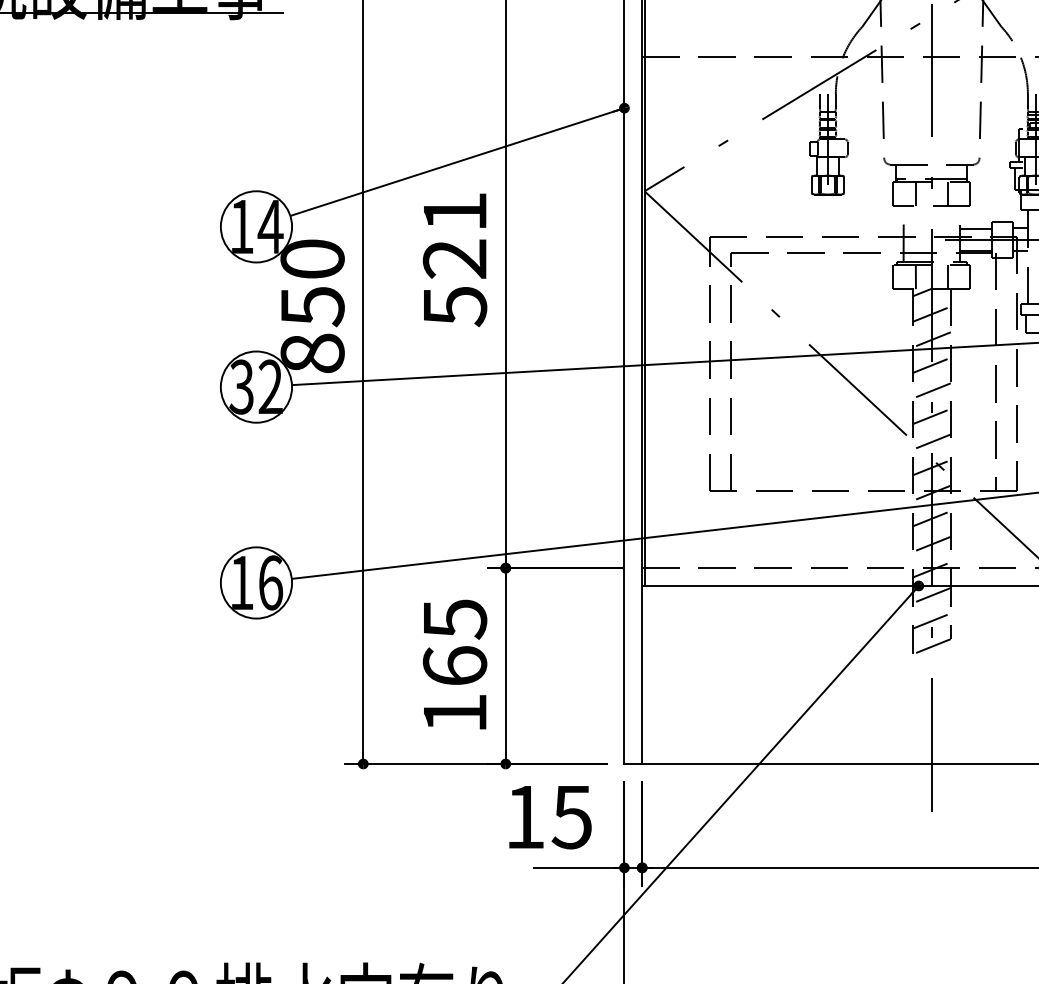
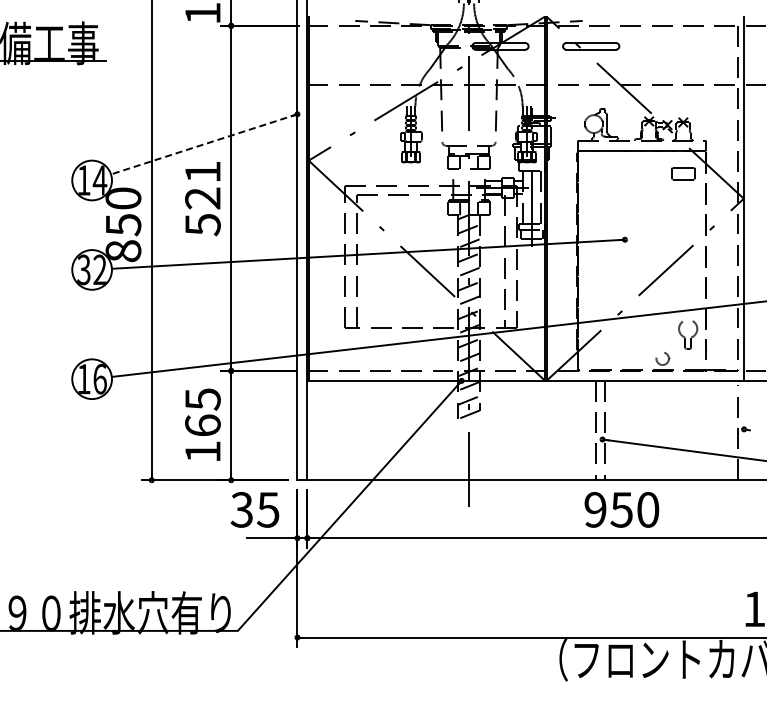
line: (457, 162) -> (204, 144), solid -> dashed
text: (524, 816) -> (241, 509), 15 -> 35

